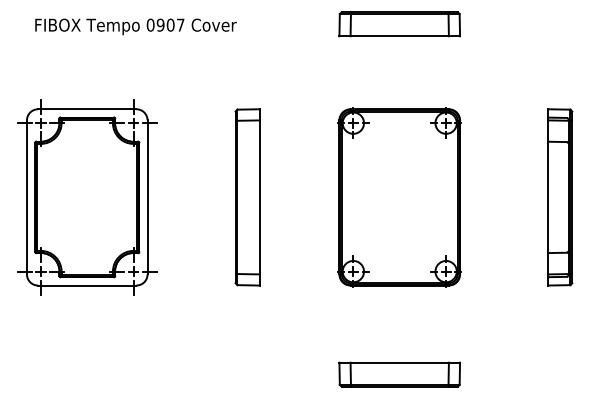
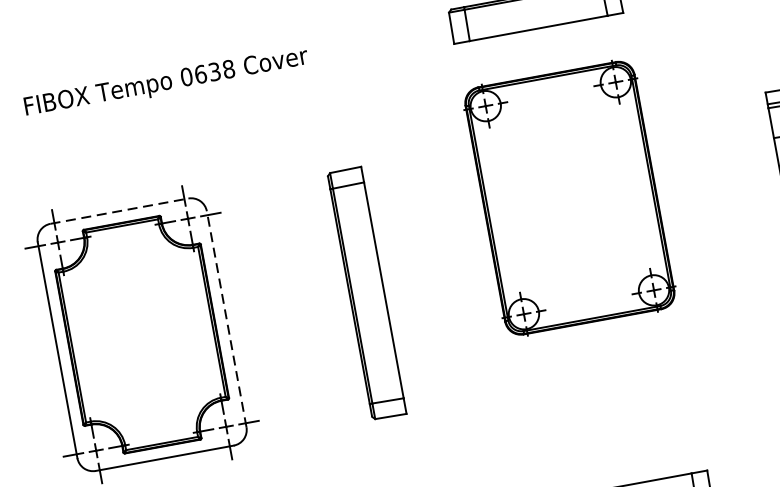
text: (170, 24) -> (214, 70), 0907 -> 0638
line: (87, 109) -> (119, 211), solid -> dashed
line: (147, 197) -> (226, 319), solid -> dashed
part: (399, 197) -> (569, 198), moved

